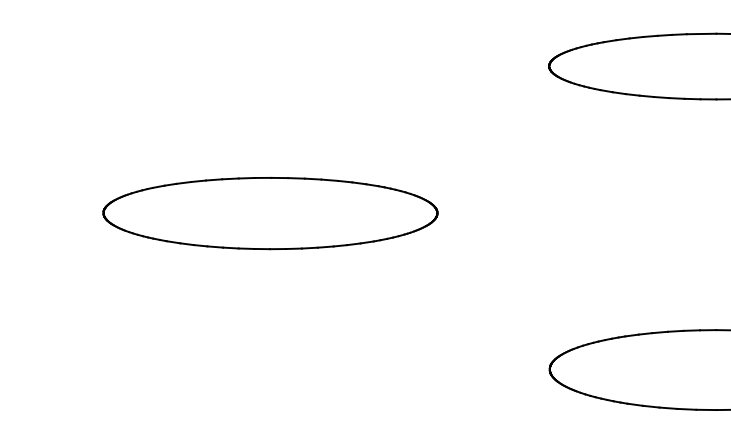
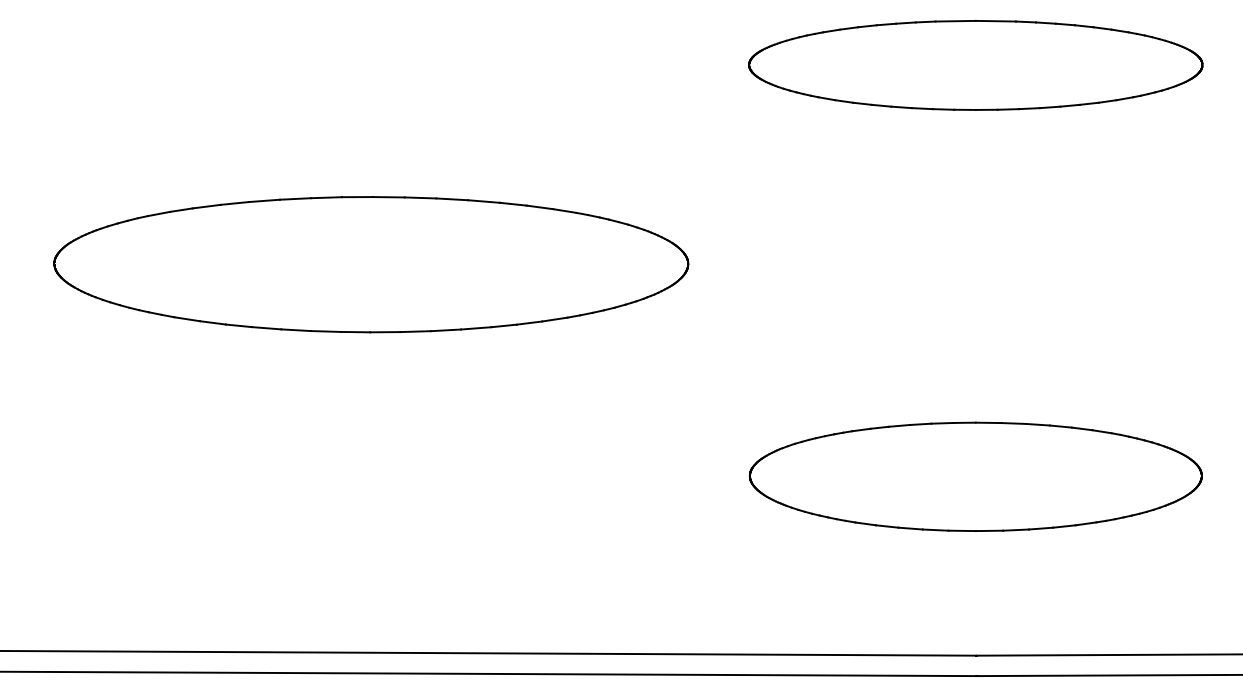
part: (269, 213) -> (370, 264), size x1.4

